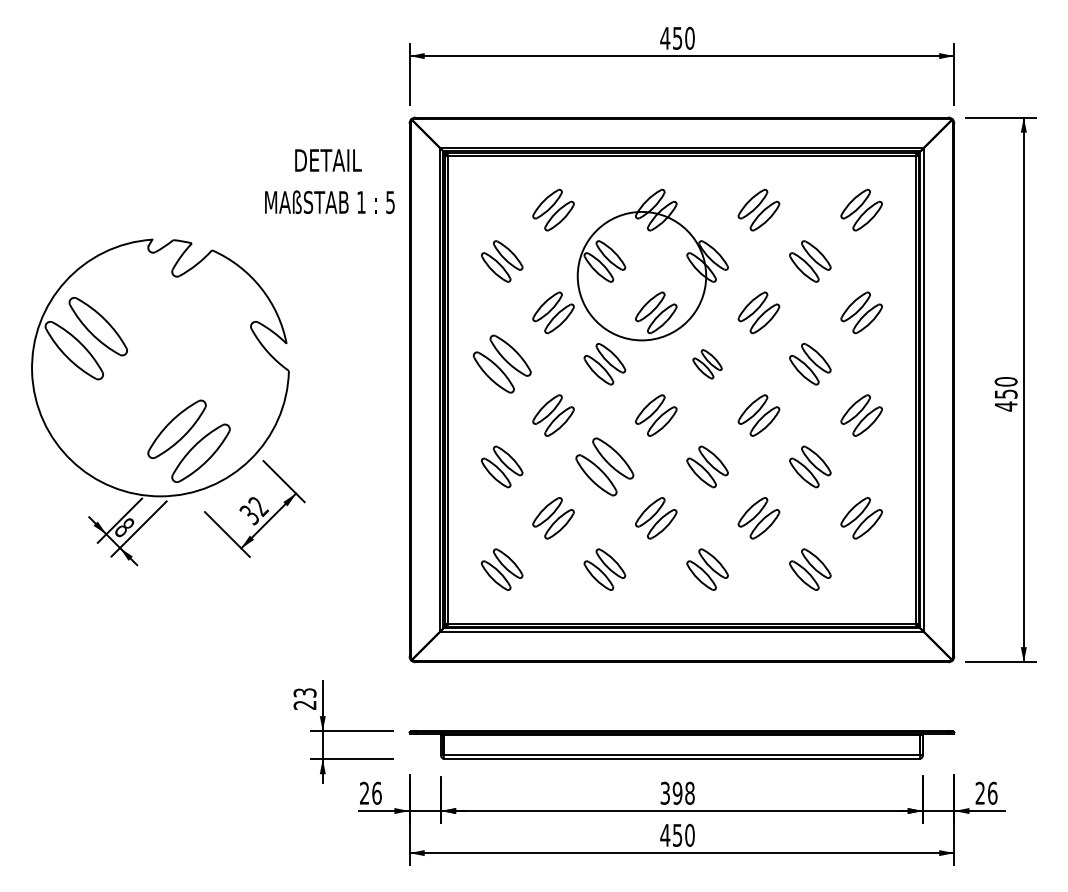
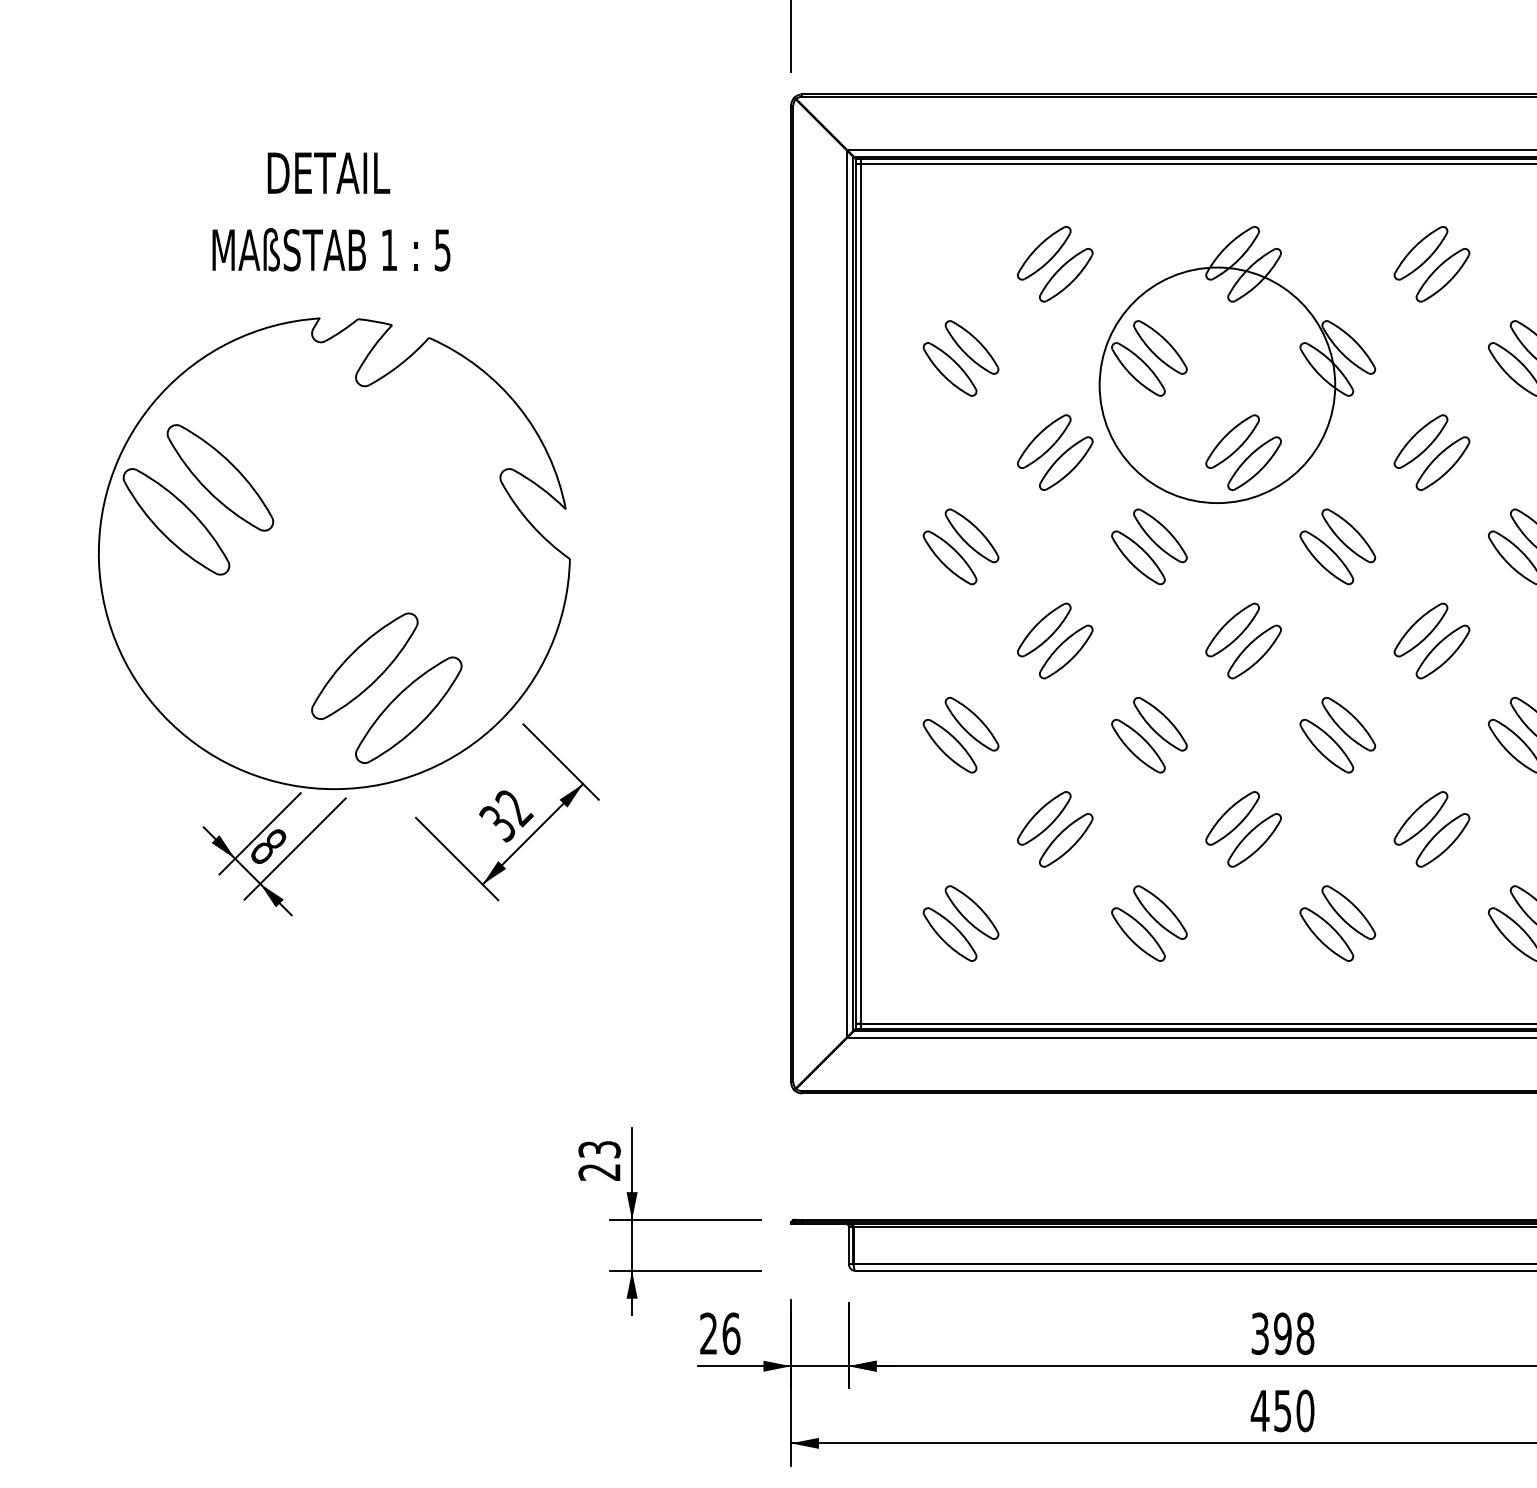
text: (329, 181) -> (330, 211), moved
part: (501, 364) -> (959, 547), size x0.71
part: (707, 364) -> (1337, 547), size x1.43
part: (604, 466) -> (1148, 734), size x0.71

